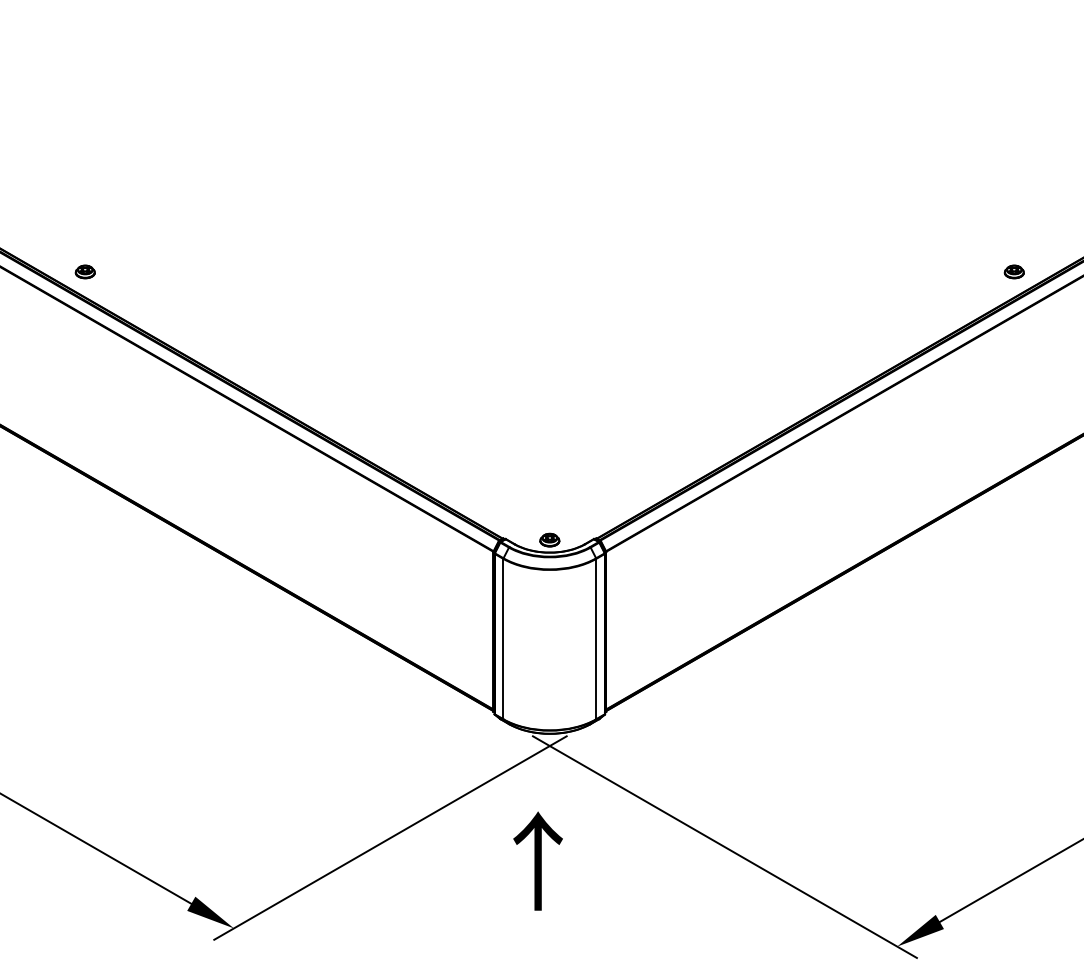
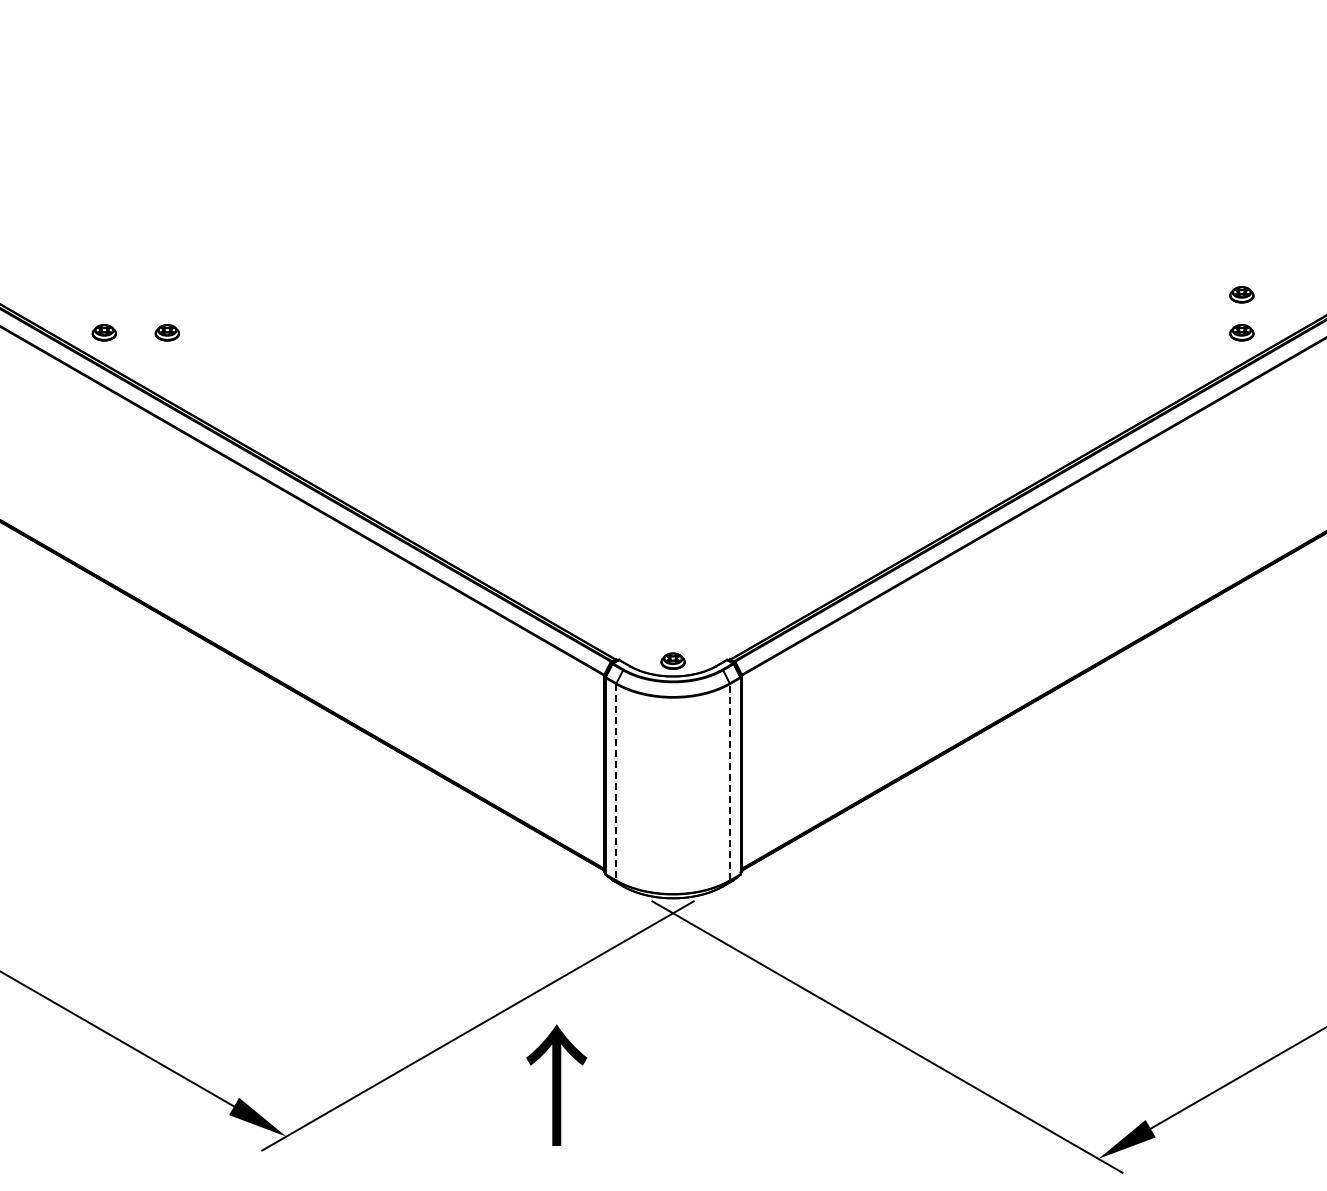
part: (1014, 240) -> (1241, 294), added
part: (136, 271) -> (166, 332), added
line: (595, 638) -> (729, 781), solid -> dashed
line: (503, 639) -> (616, 782), solid -> dashed
text: (537, 860) -> (556, 1084), moved

